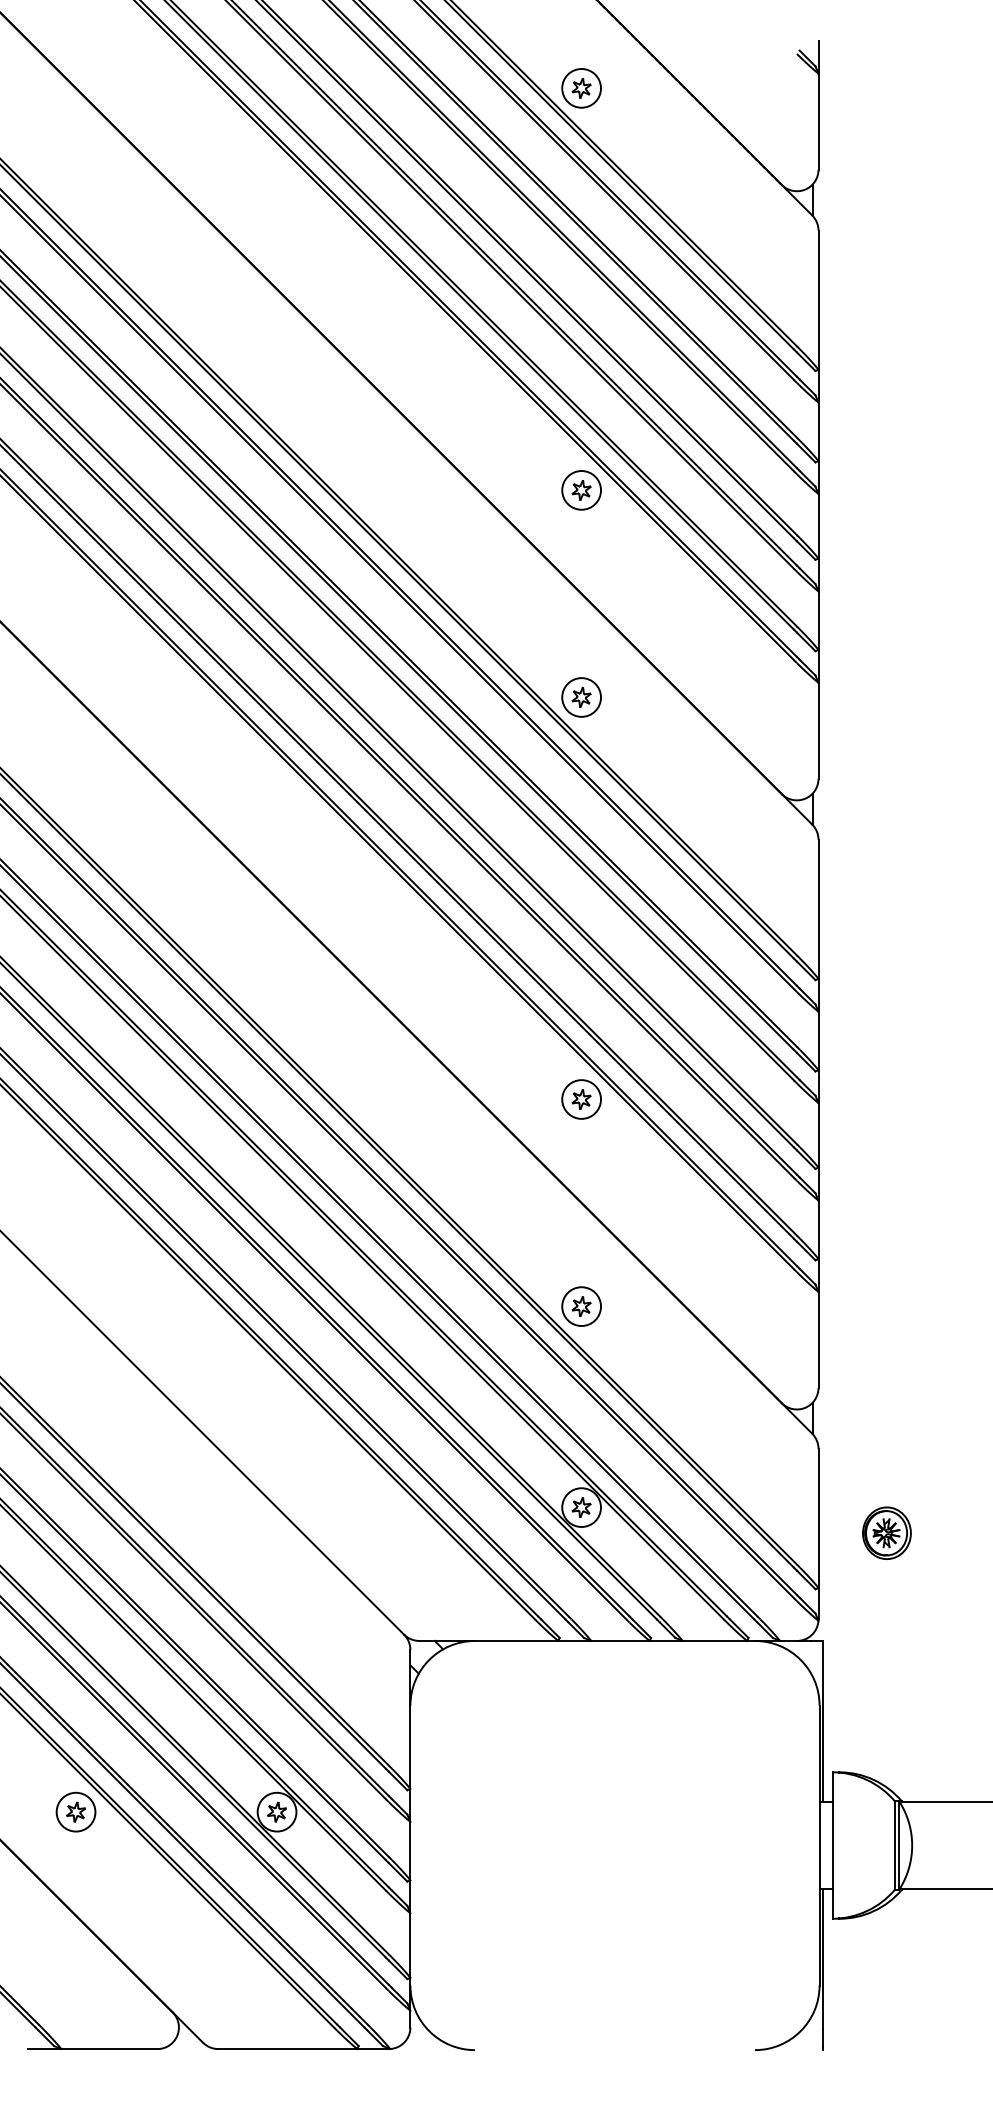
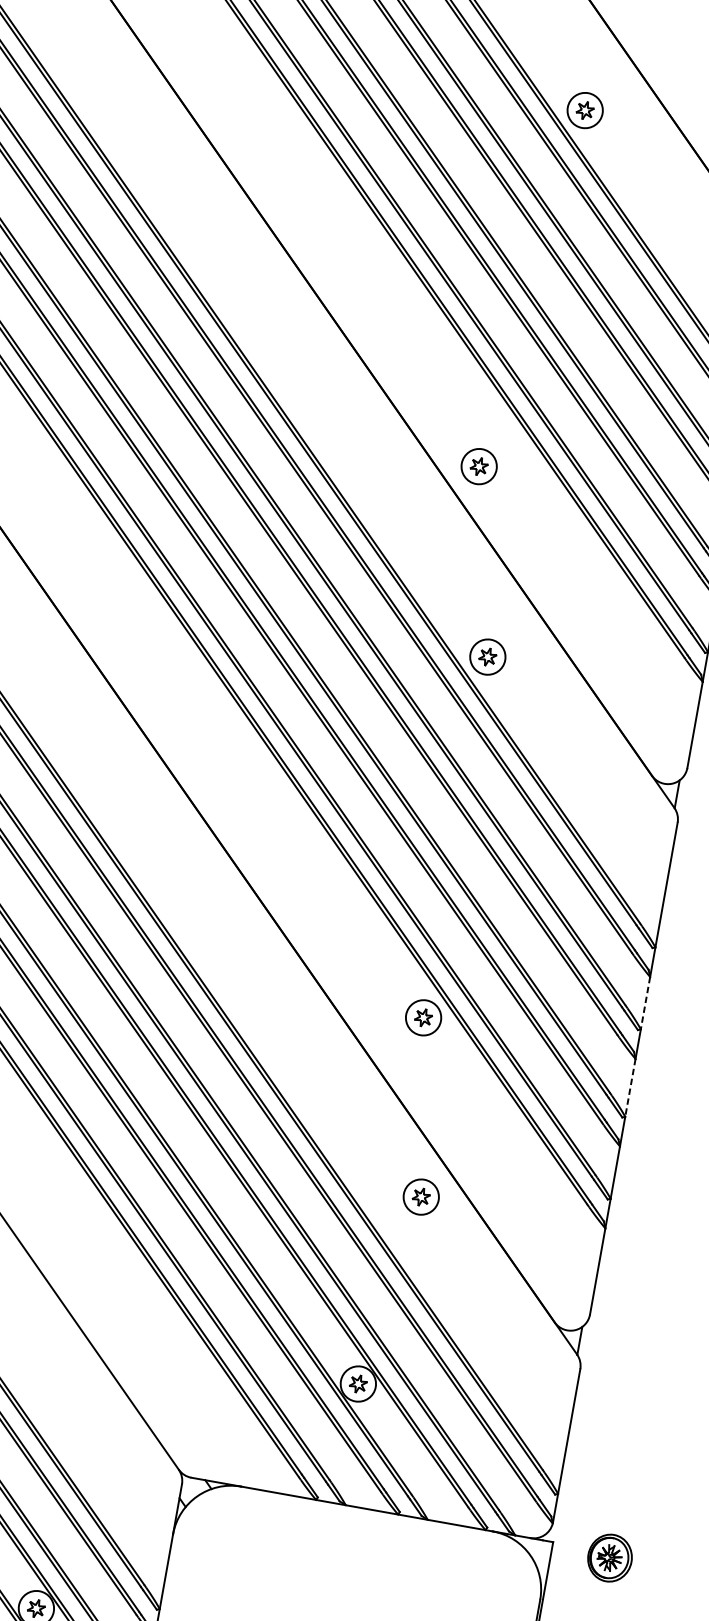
part: (581, 490) -> (479, 466), moved
line: (818, 1041) -> (645, 1003), solid -> dashed
line: (818, 1135) -> (630, 1087), solid -> dashed
part: (581, 1306) -> (421, 1197), moved
part: (886, 1532) -> (609, 1557), moved

